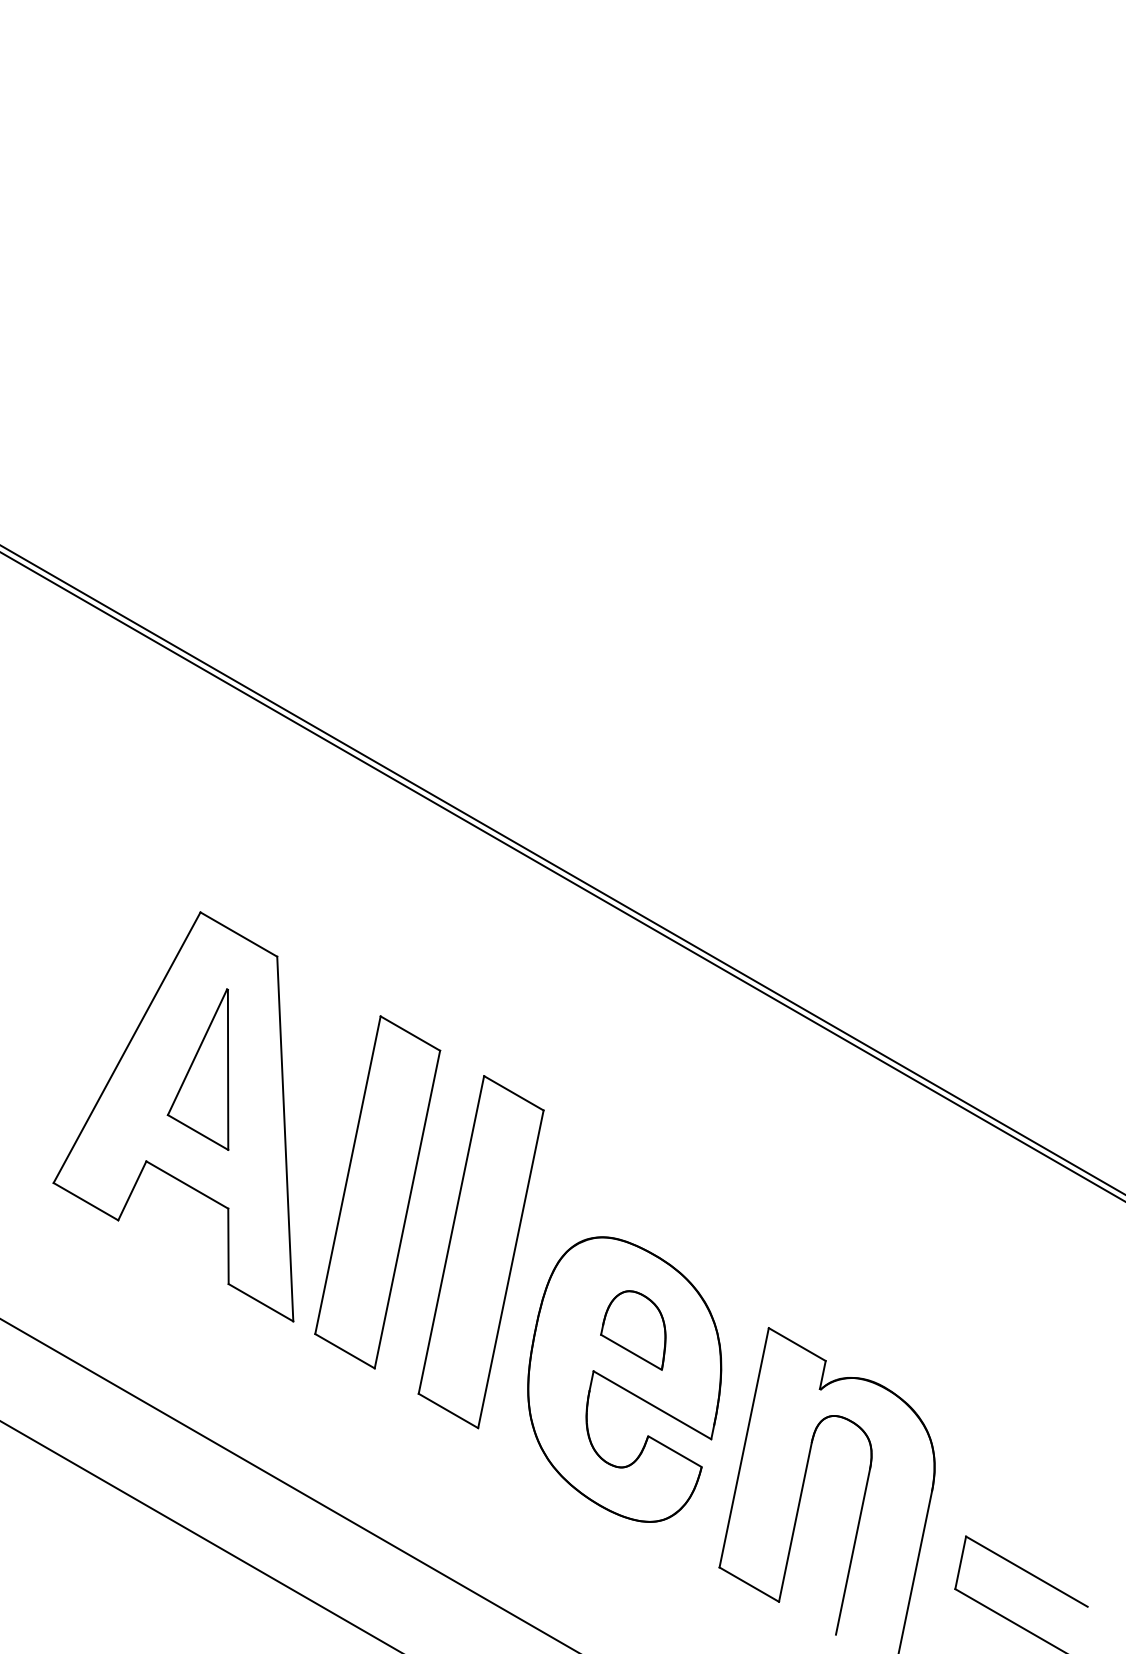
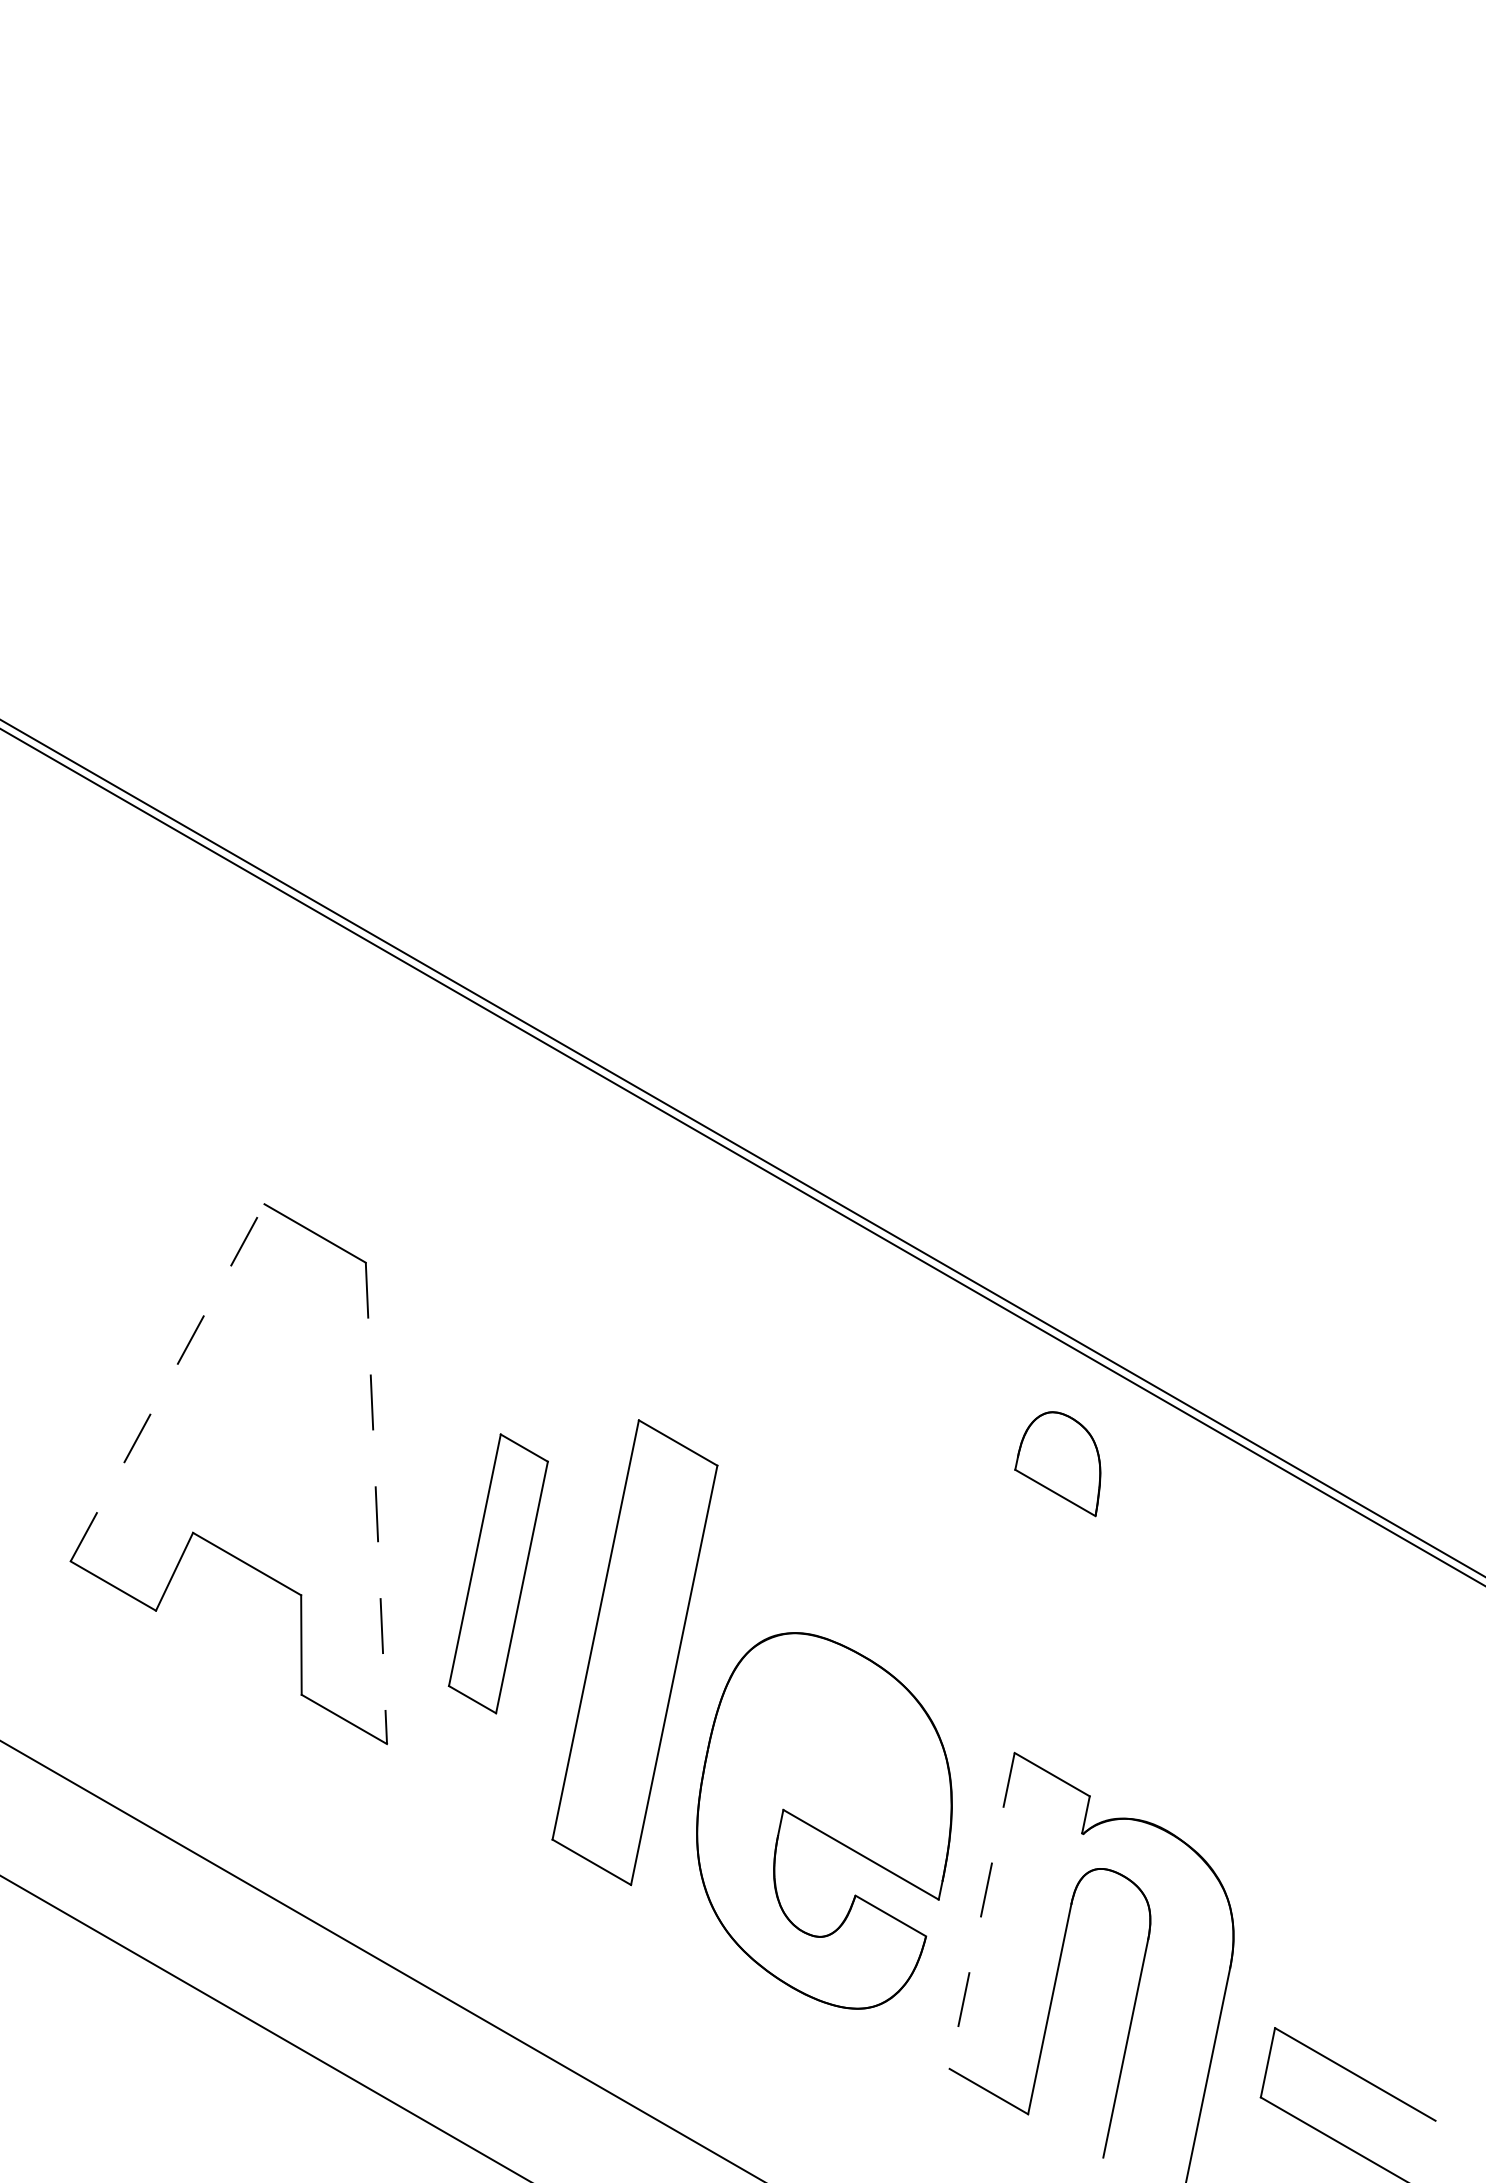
line: (127, 1047) -> (167, 1382), solid -> dashed
part: (198, 1069) -> (261, 1411), removed
line: (285, 1139) -> (376, 1503), solid -> dashed
part: (377, 1192) -> (498, 1573), size x0.6
part: (633, 1330) -> (1057, 1464), moved
line: (744, 1448) -> (982, 1911), solid -> dashed

